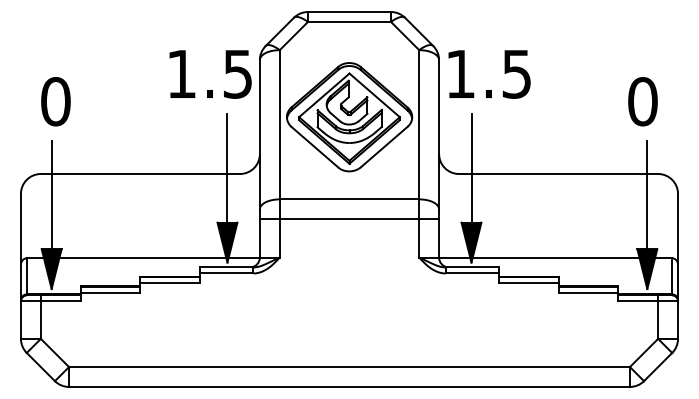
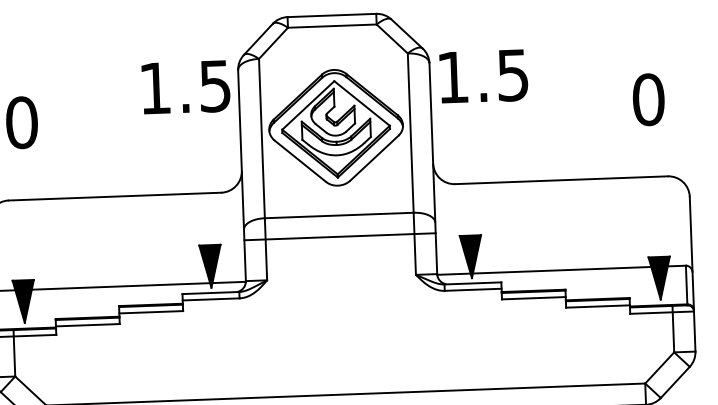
line: (227, 168) -> (207, 187), removed
line: (471, 168) -> (468, 177), removed
line: (51, 194) -> (20, 221), removed
line: (647, 194) -> (657, 198), removed

